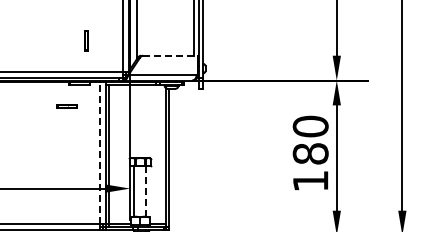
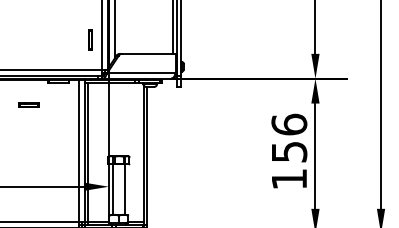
line: (85, 40) -> (89, 39), moved
line: (170, 55) -> (149, 53), dashed -> solid
line: (66, 105) -> (28, 103), moved
text: (310, 139) -> (289, 137), 180 -> 156
line: (100, 152) -> (79, 150), dashed -> solid
line: (146, 191) -> (125, 189), dashed -> solid

